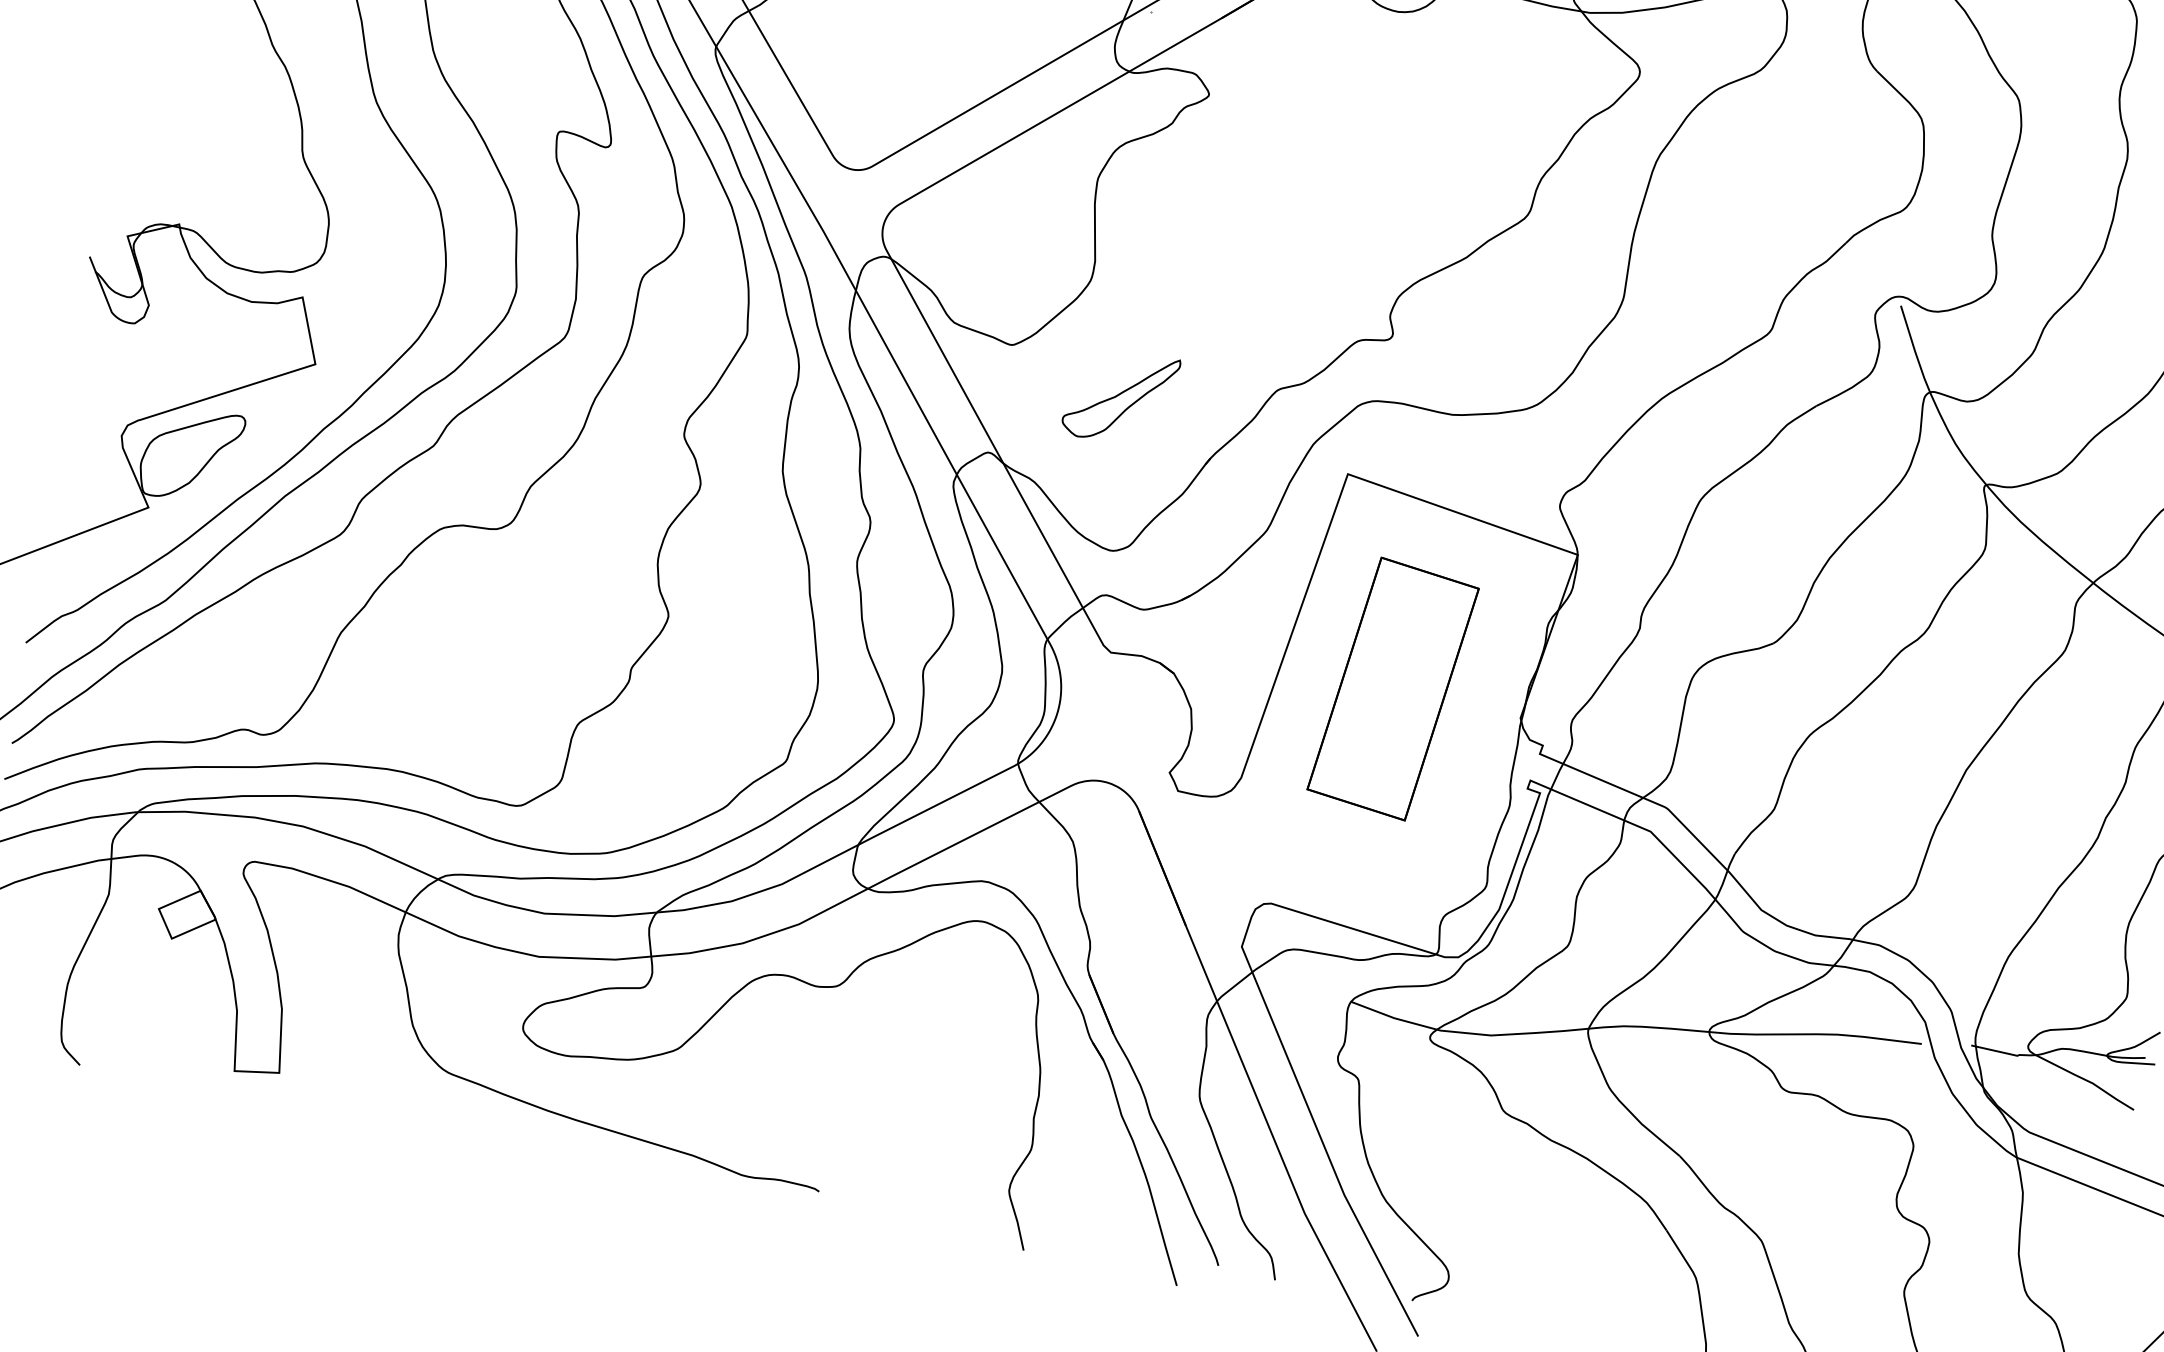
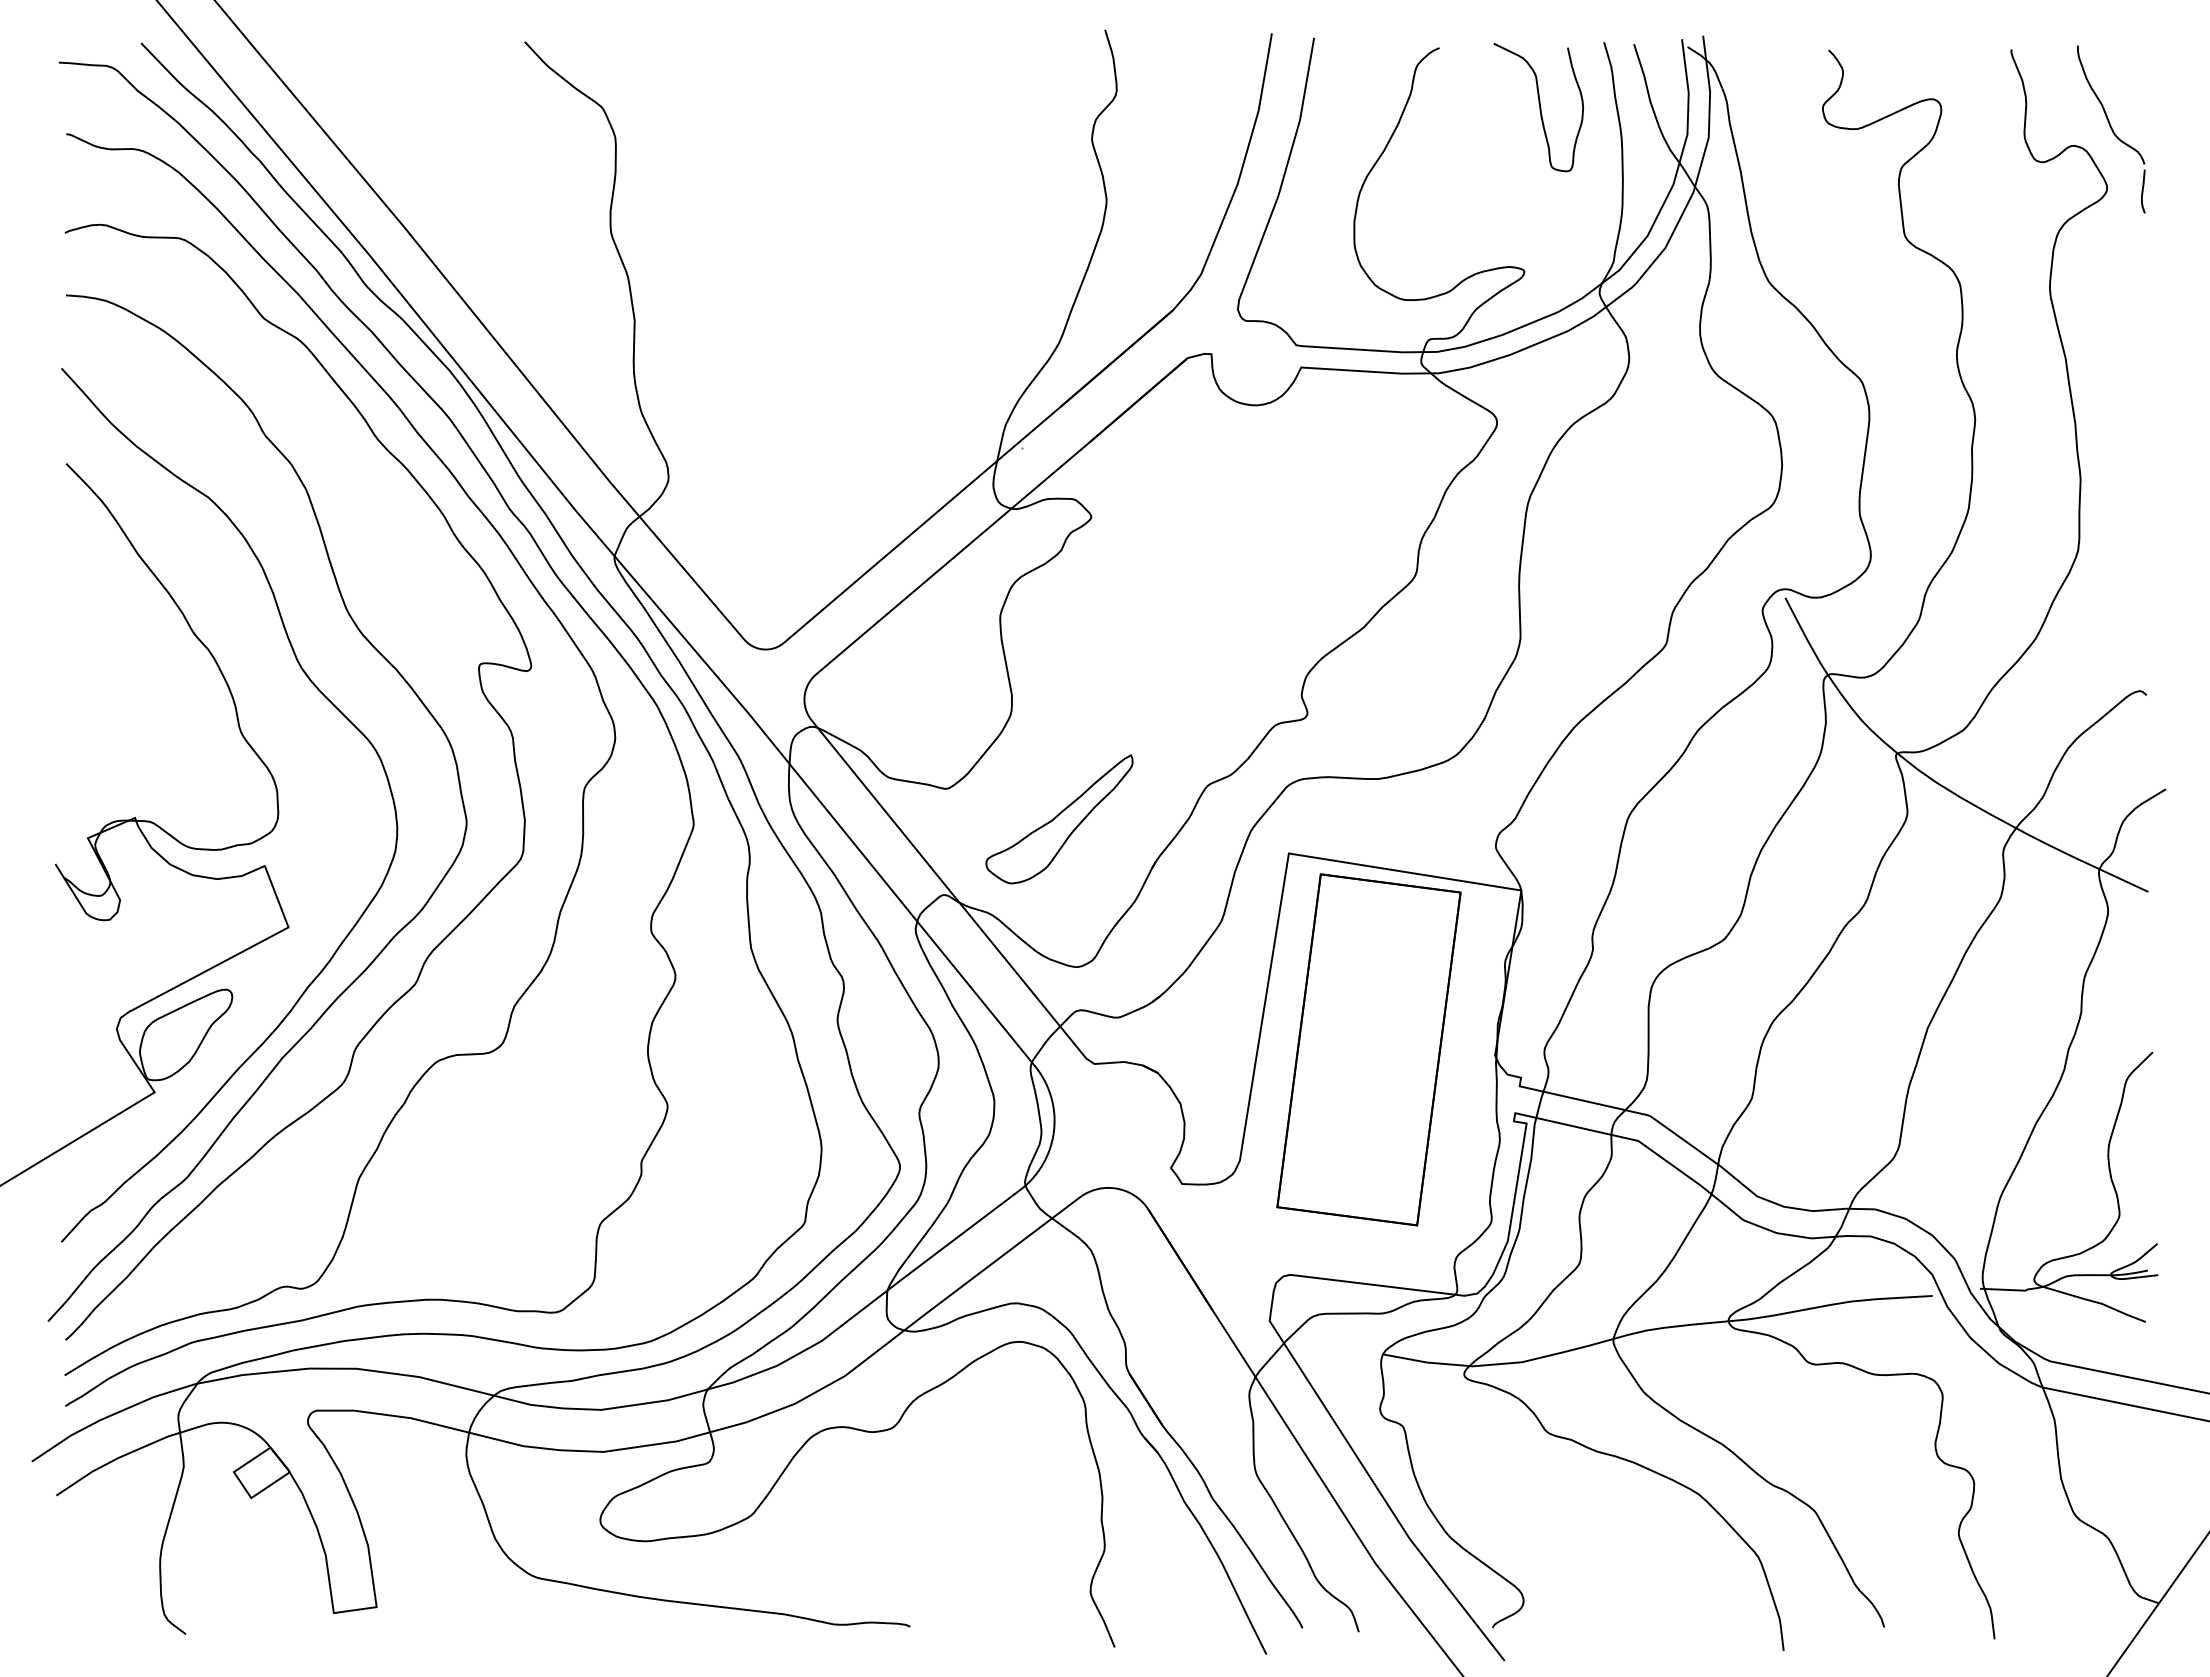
part: (1120, 397) -> (1059, 819), size x1.43
part: (1392, 688) -> (1368, 1049), size x1.43

